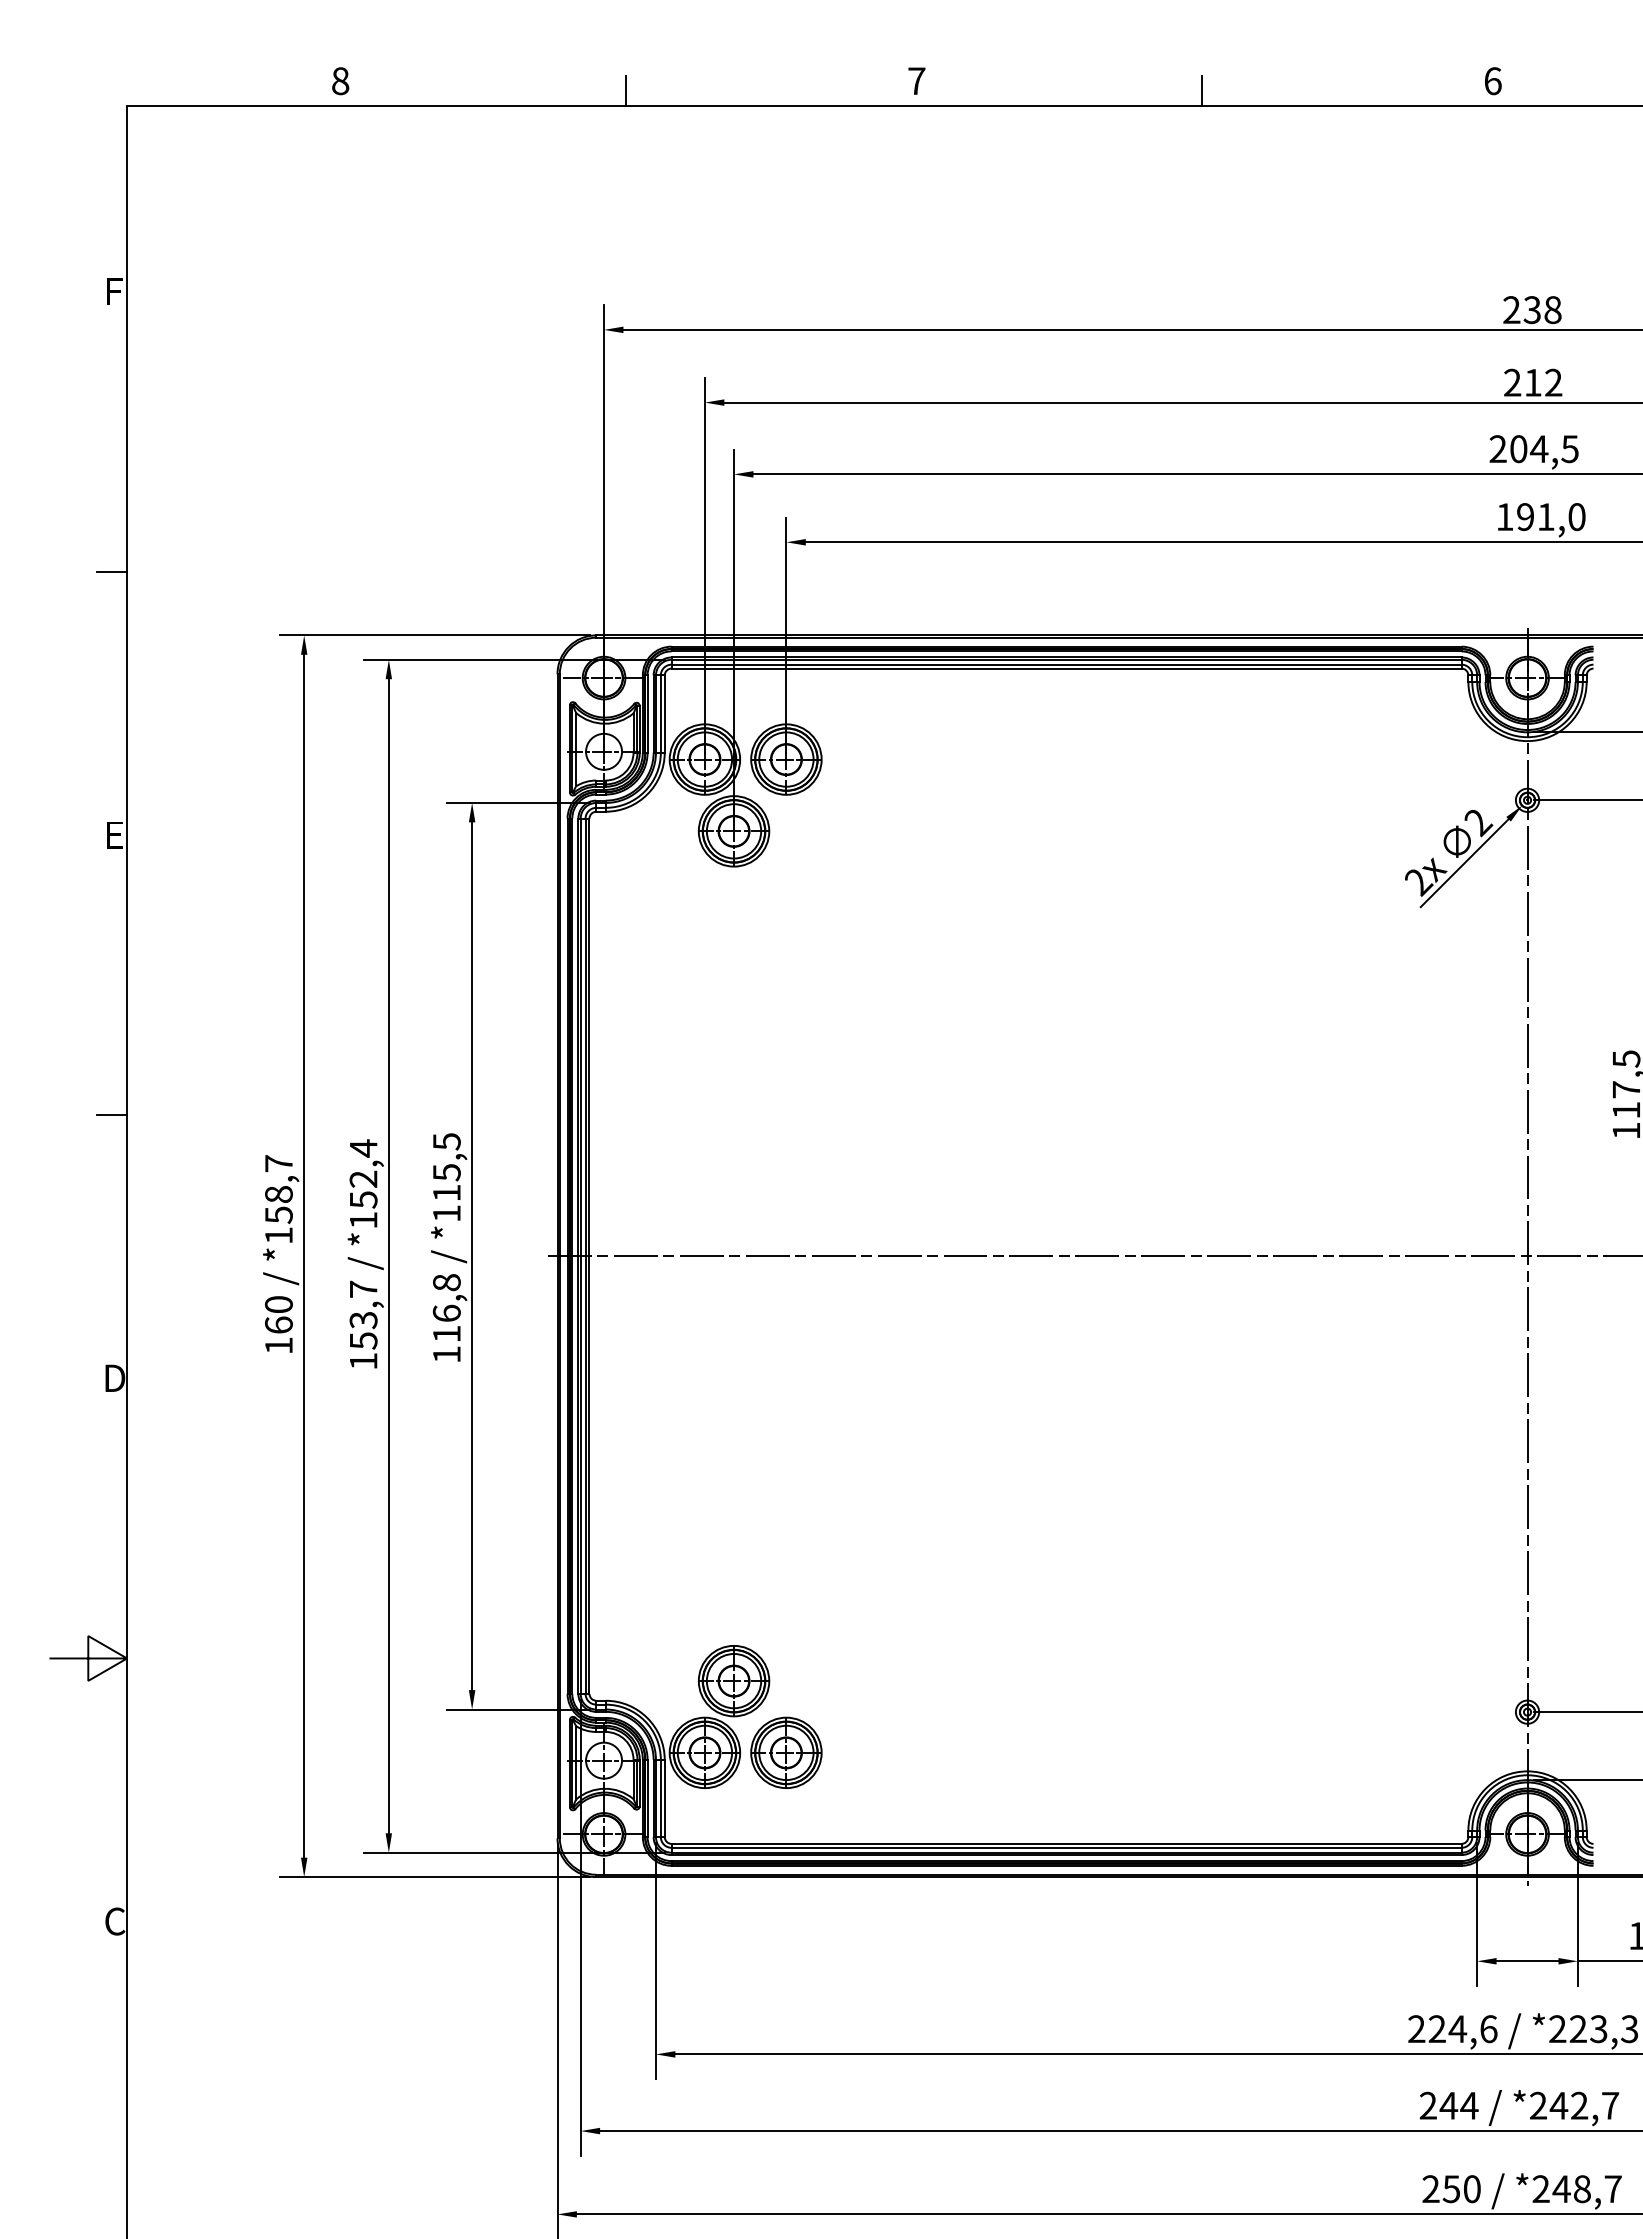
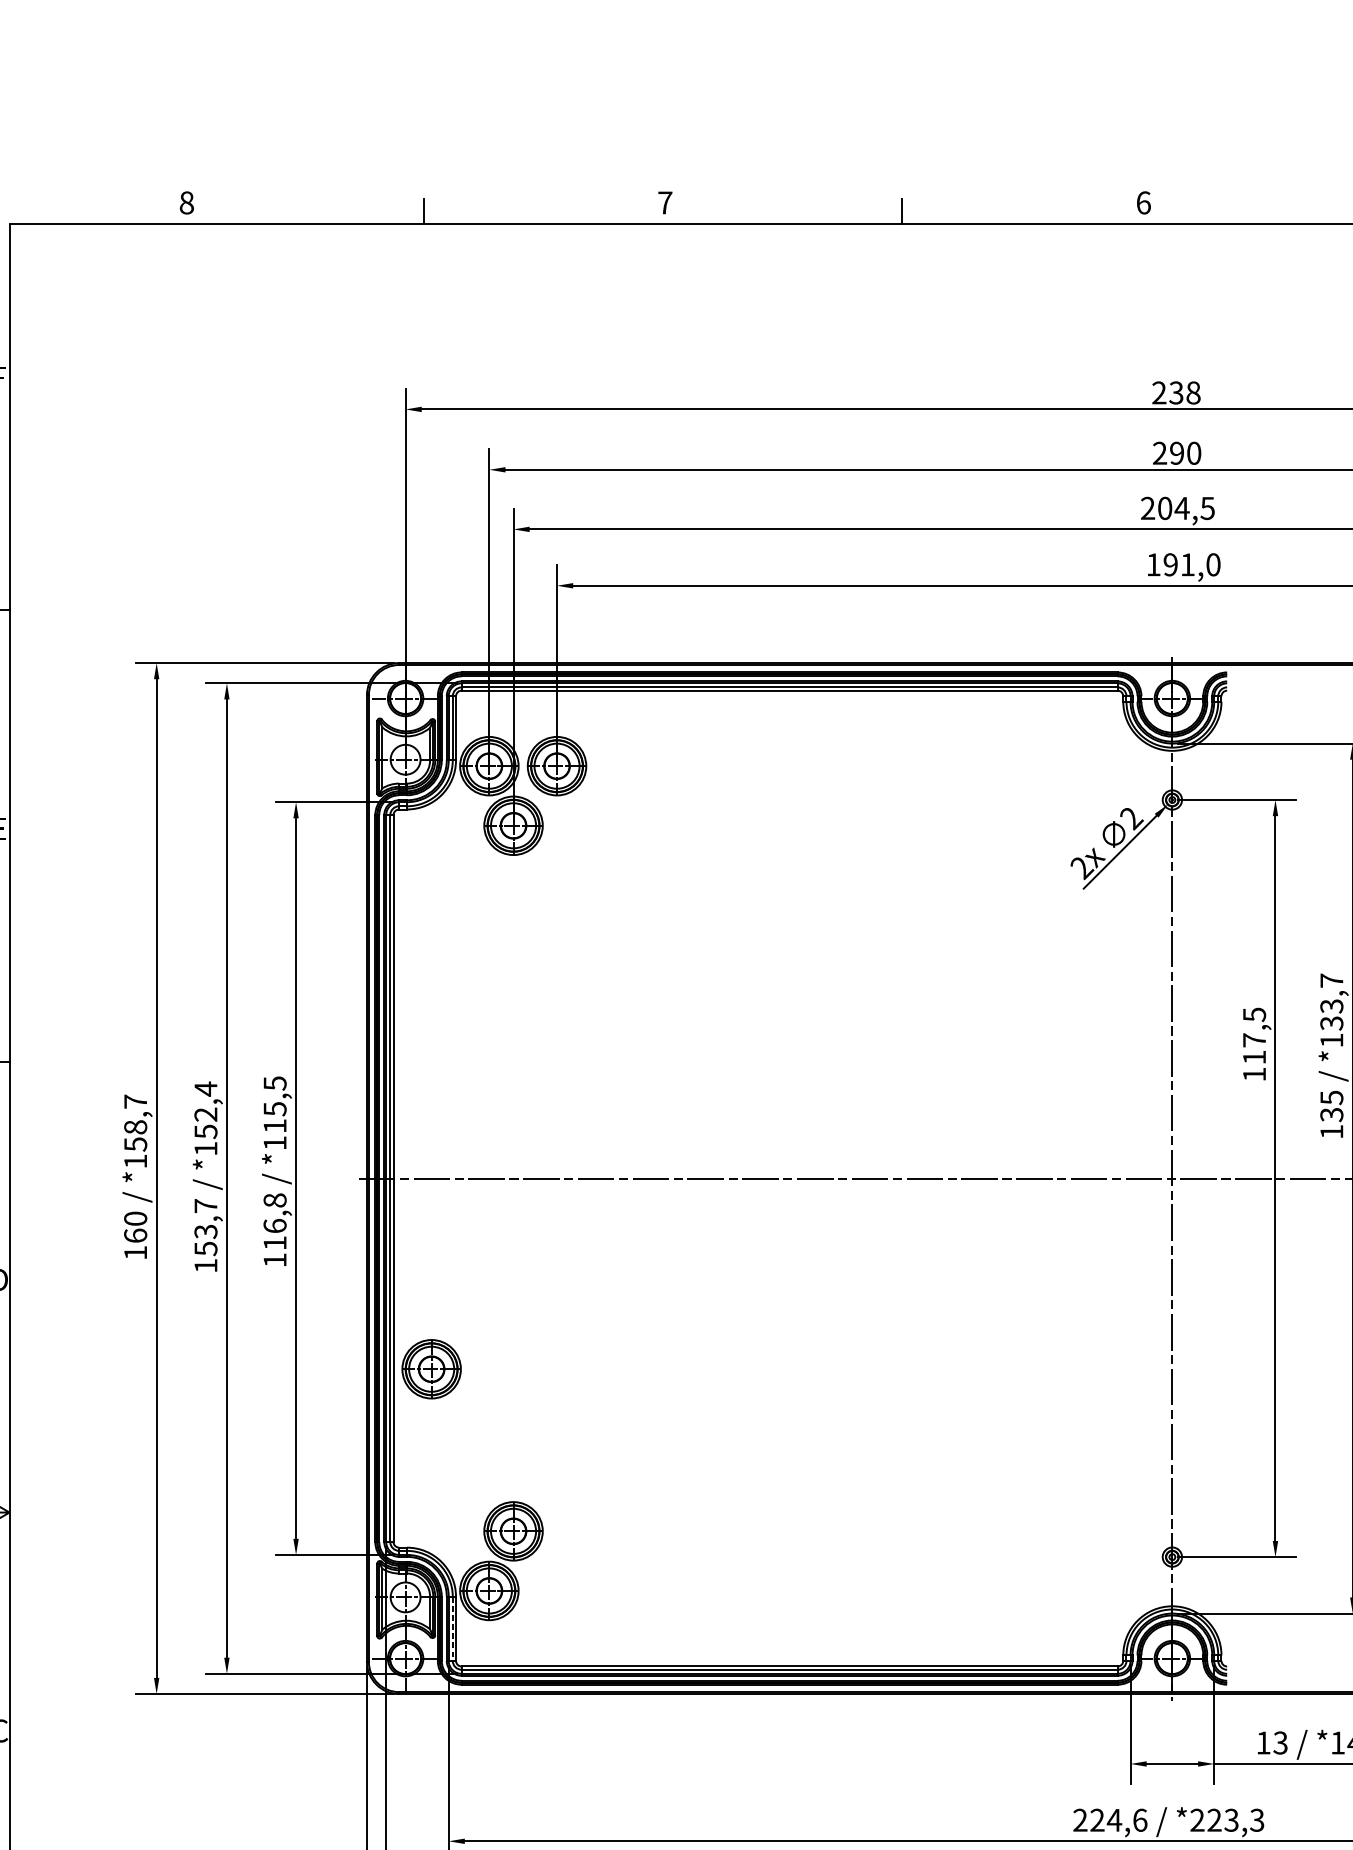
text: (1543, 382) -> (1185, 453), 212 -> 290
part: (786, 1752) -> (431, 1368), moved
line: (660, 1798) -> (452, 1628), solid -> dashed

